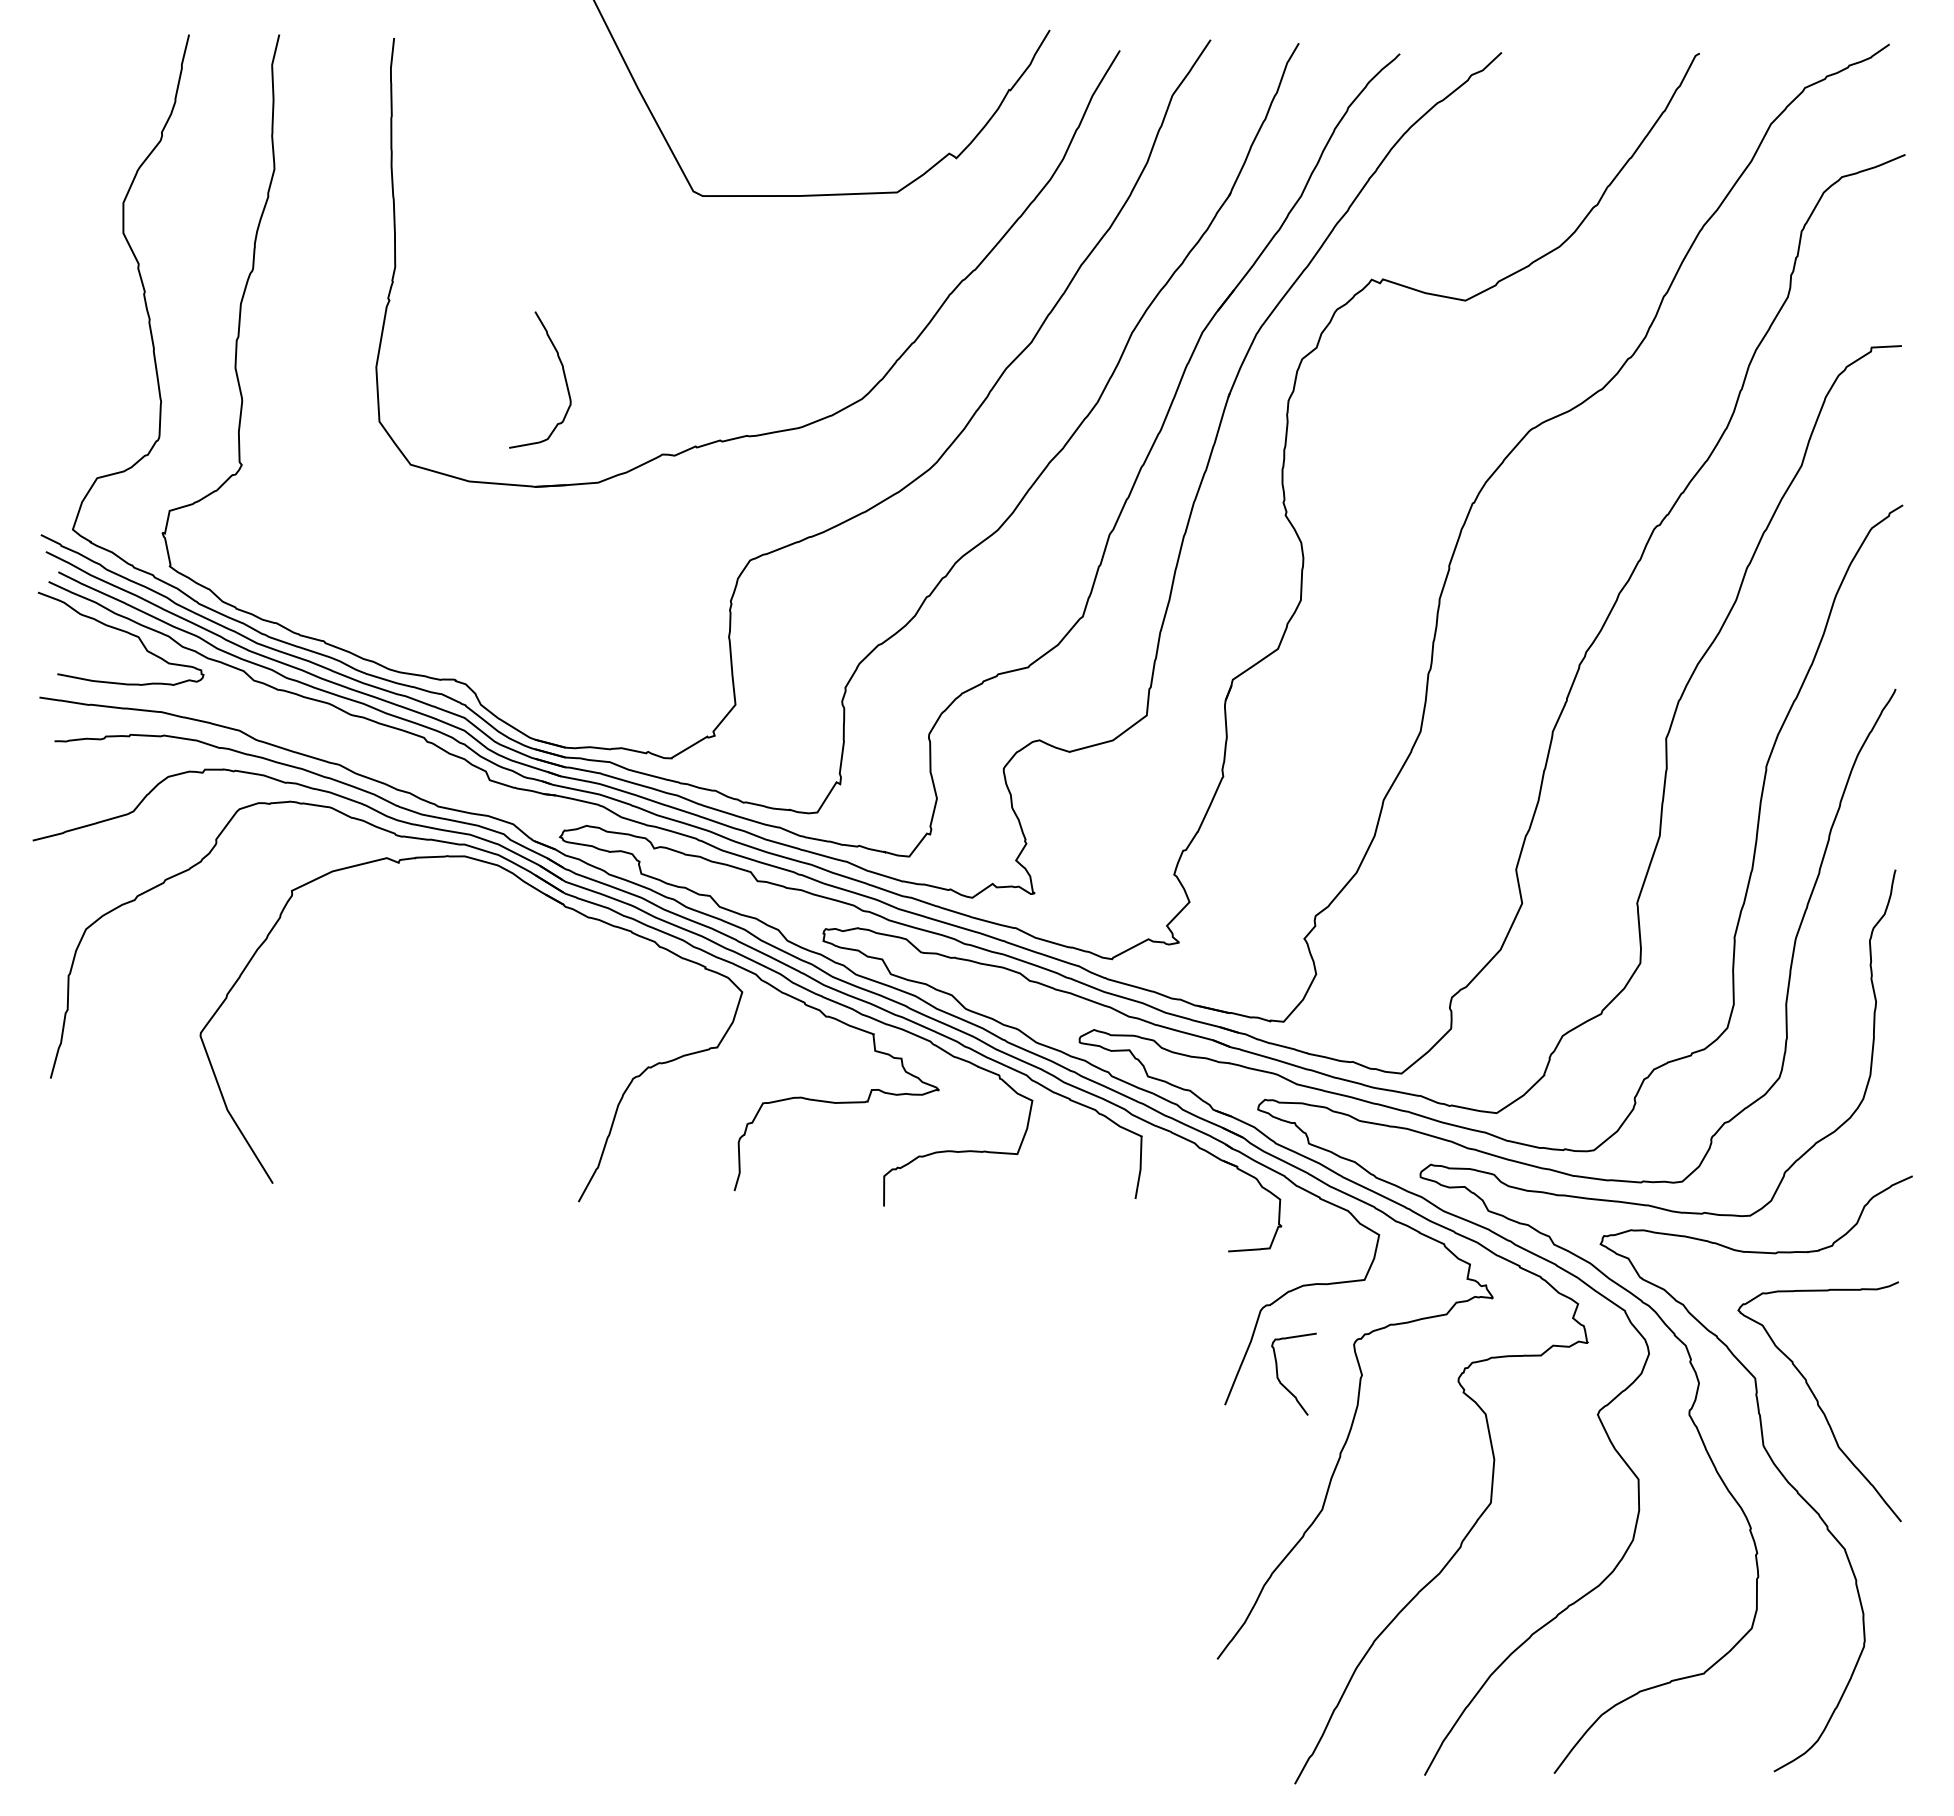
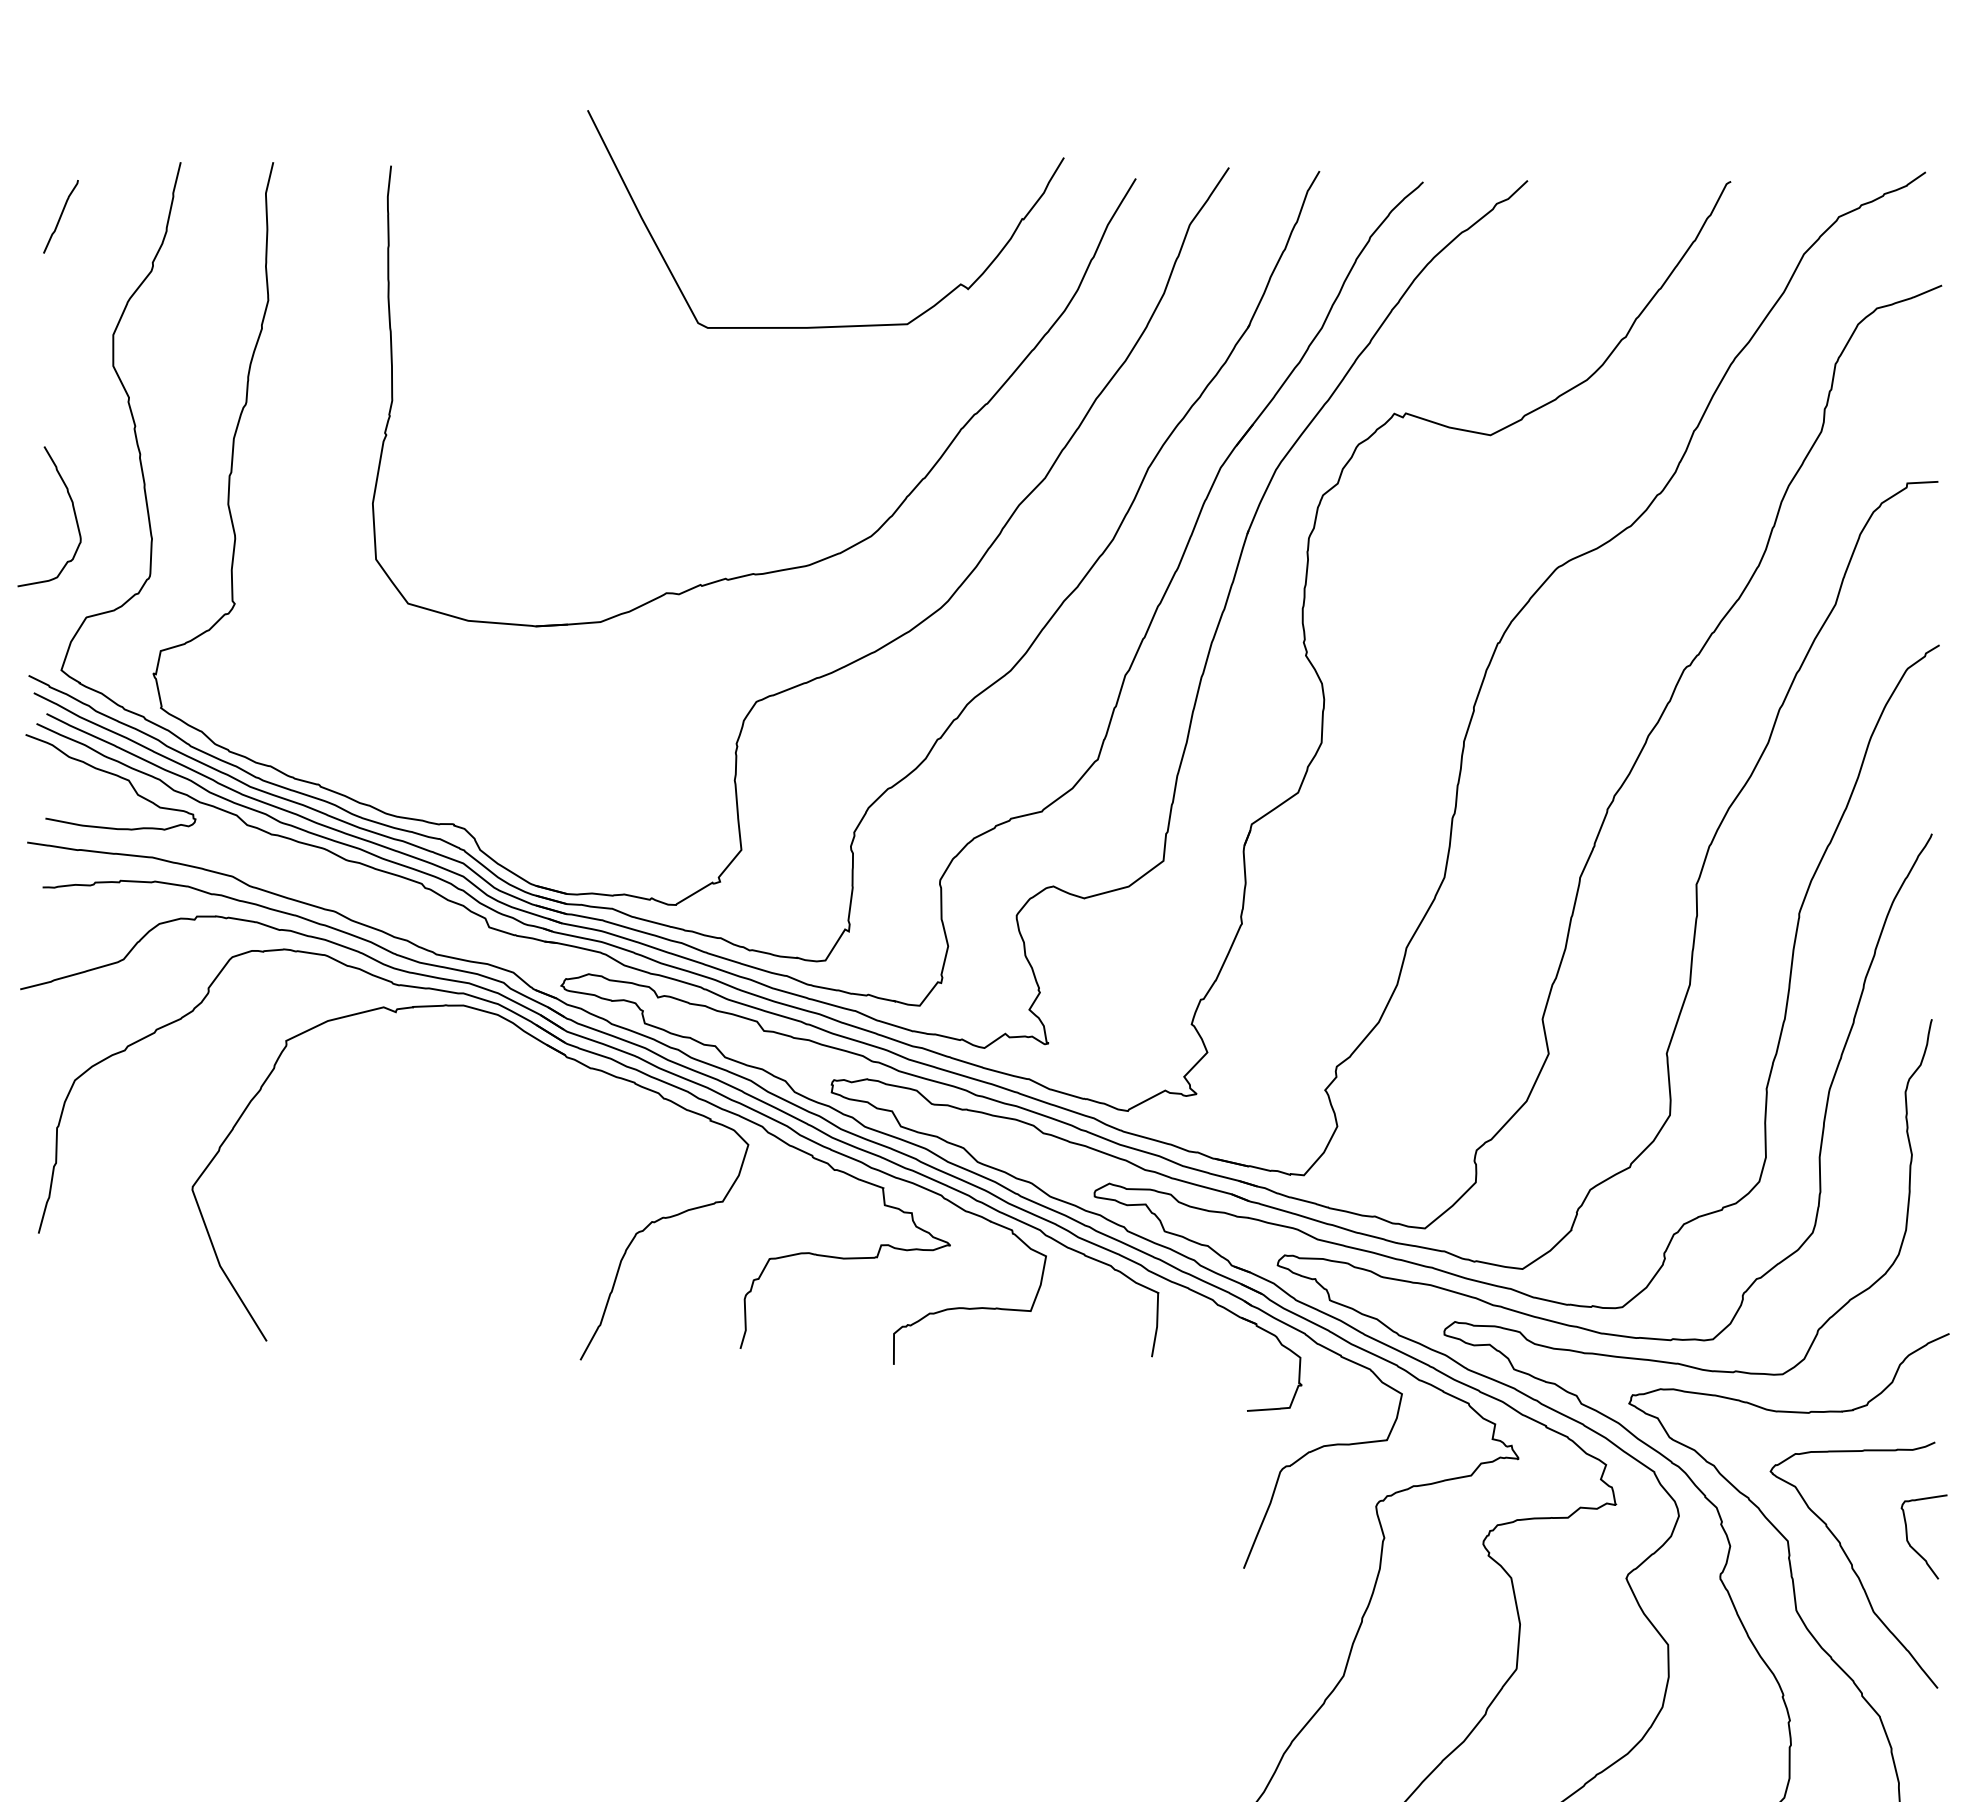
curve: (72, 87) -> (61, 216), added
curve: (563, 375) -> (73, 512), moved
curve: (1280, 1380) -> (1910, 1543), moved

